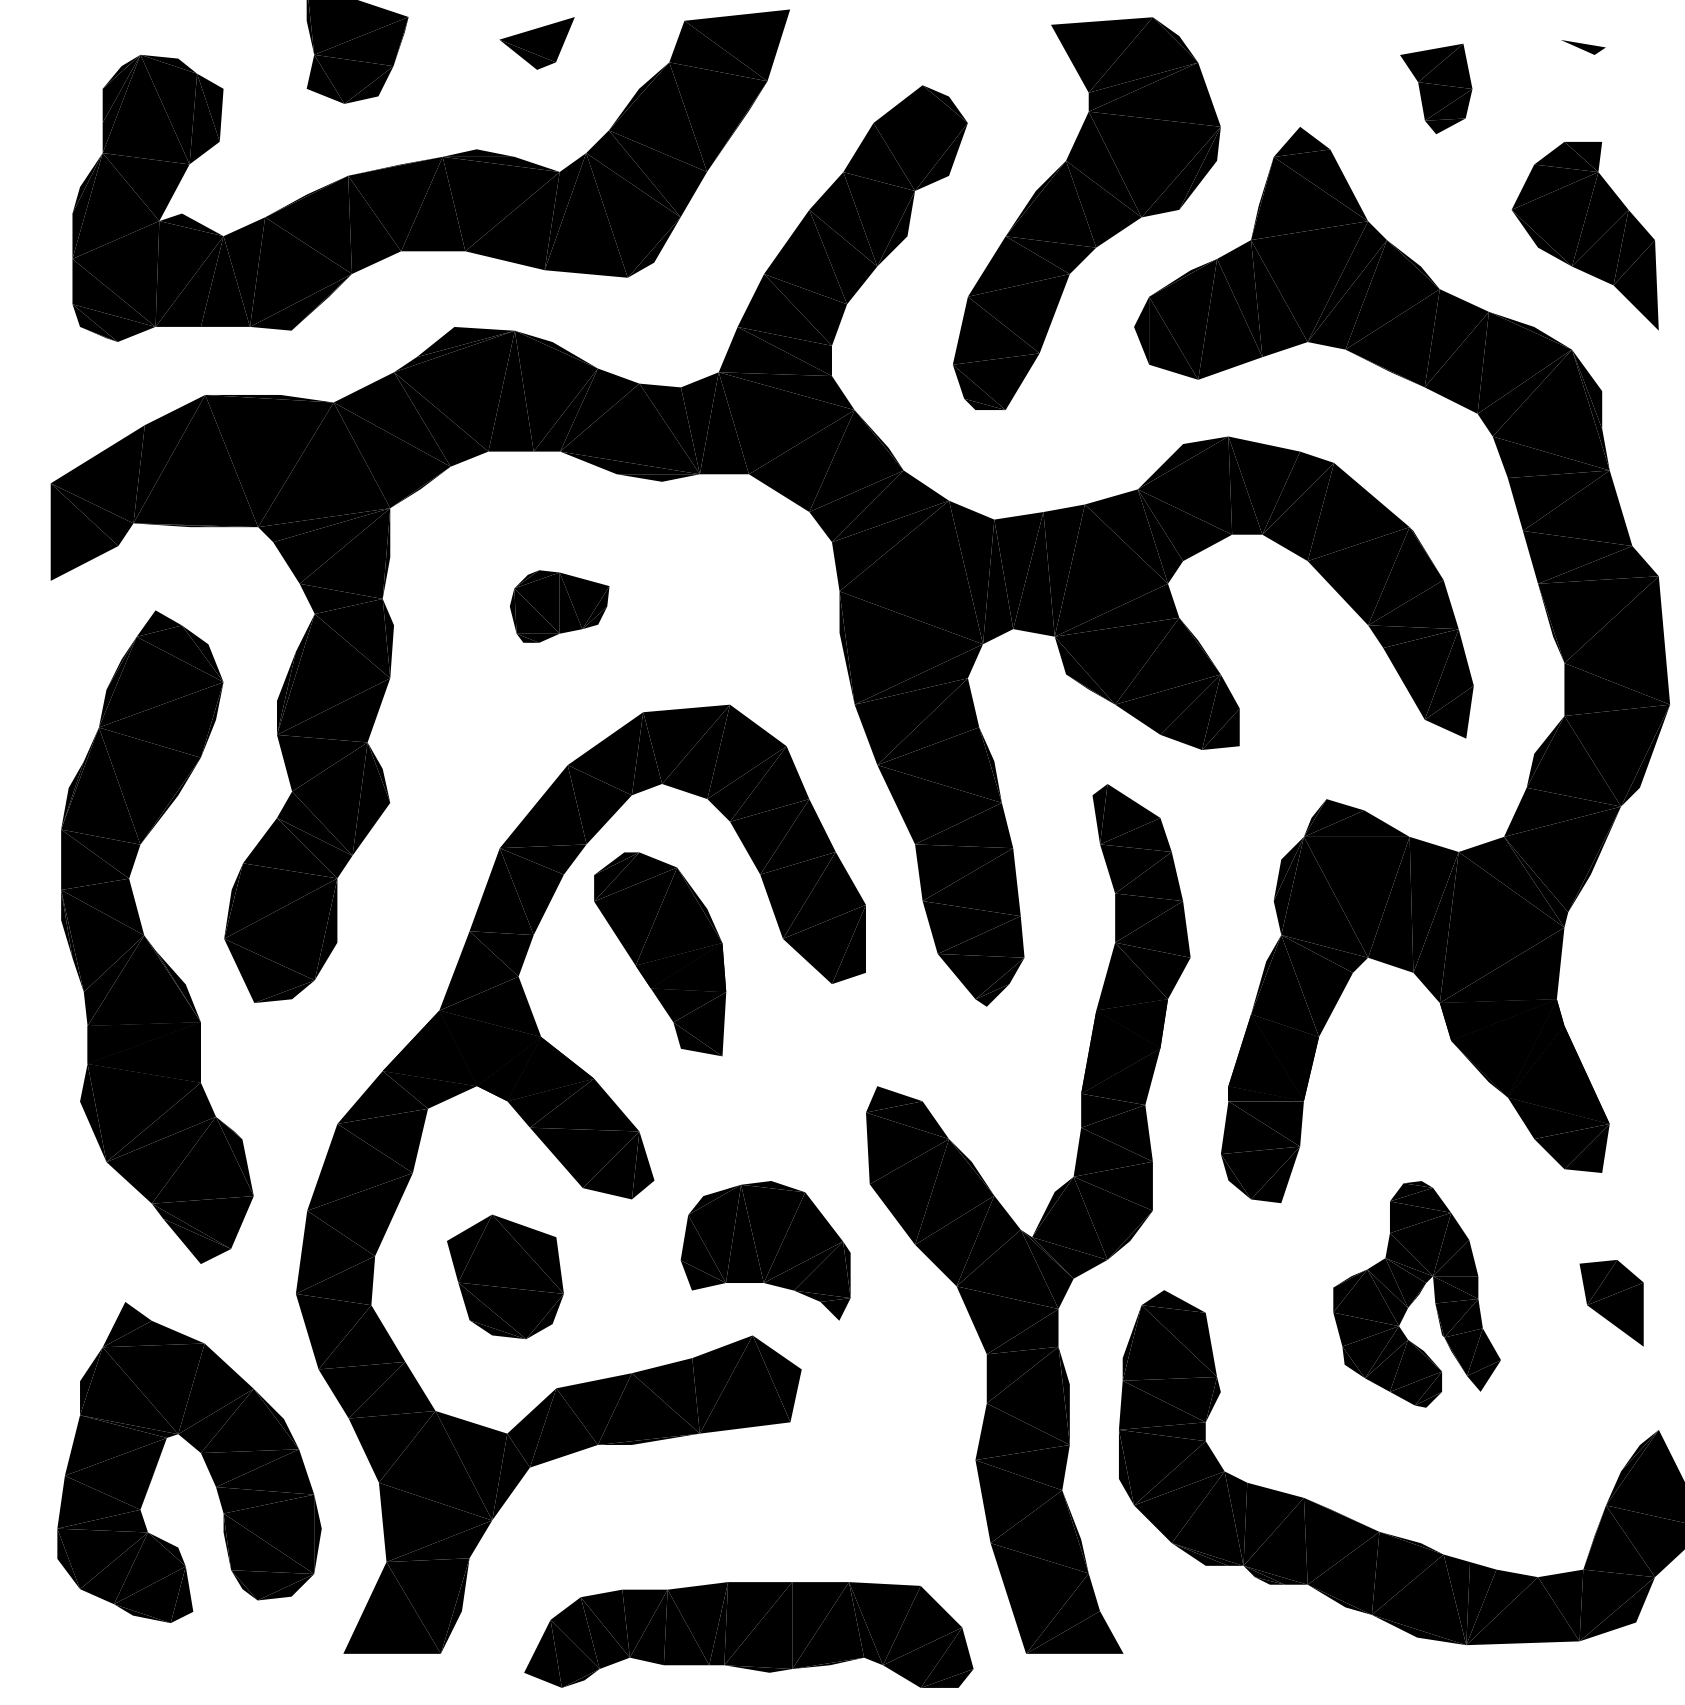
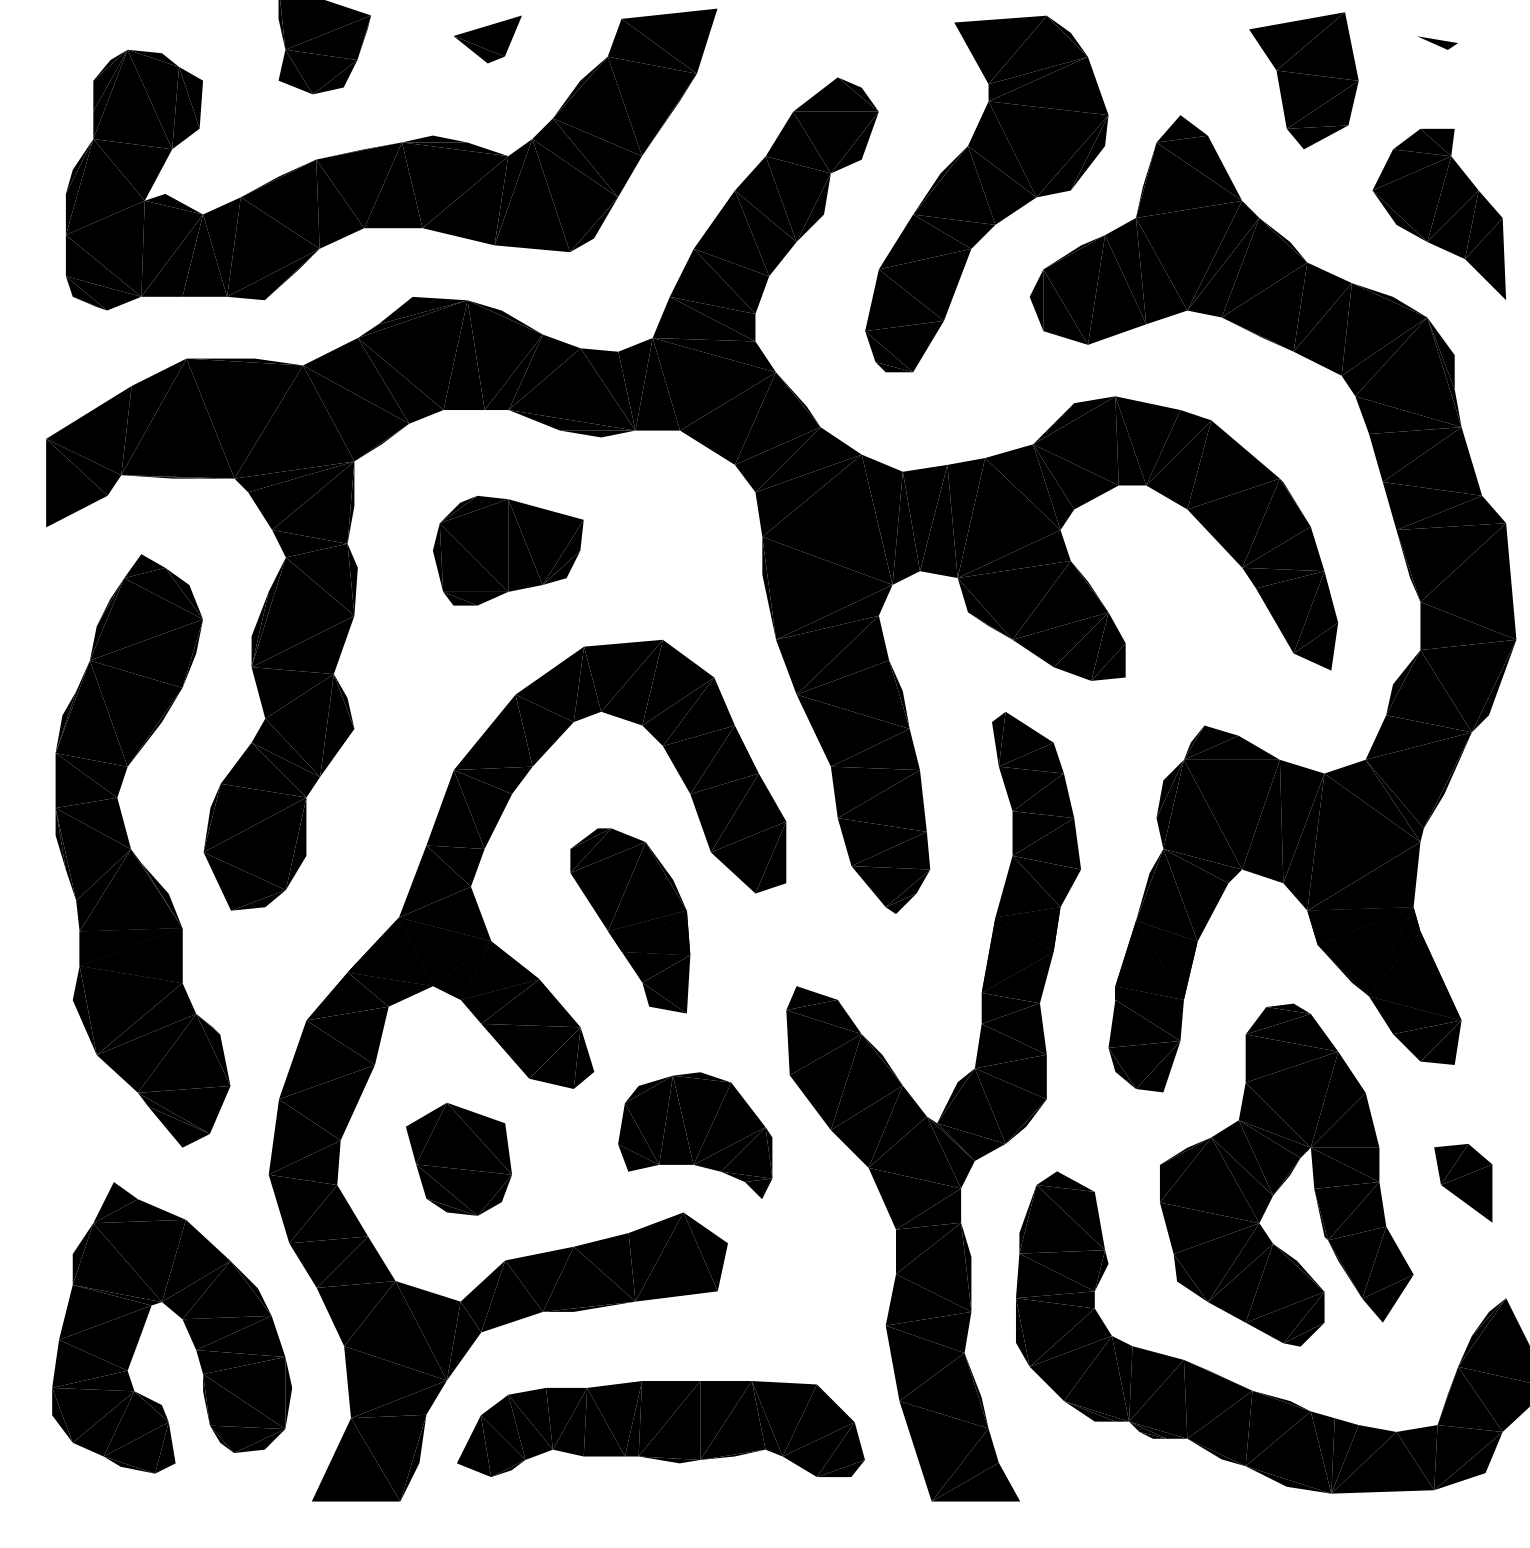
part: (1436, 88) -> (1304, 80), size x1.67
part: (559, 606) -> (508, 550), size x1.67
part: (660, 954) -> (630, 921), moved
part: (1416, 1294) -> (1286, 1175), size x1.67
part: (748, 1634) -> (660, 1428), moved

